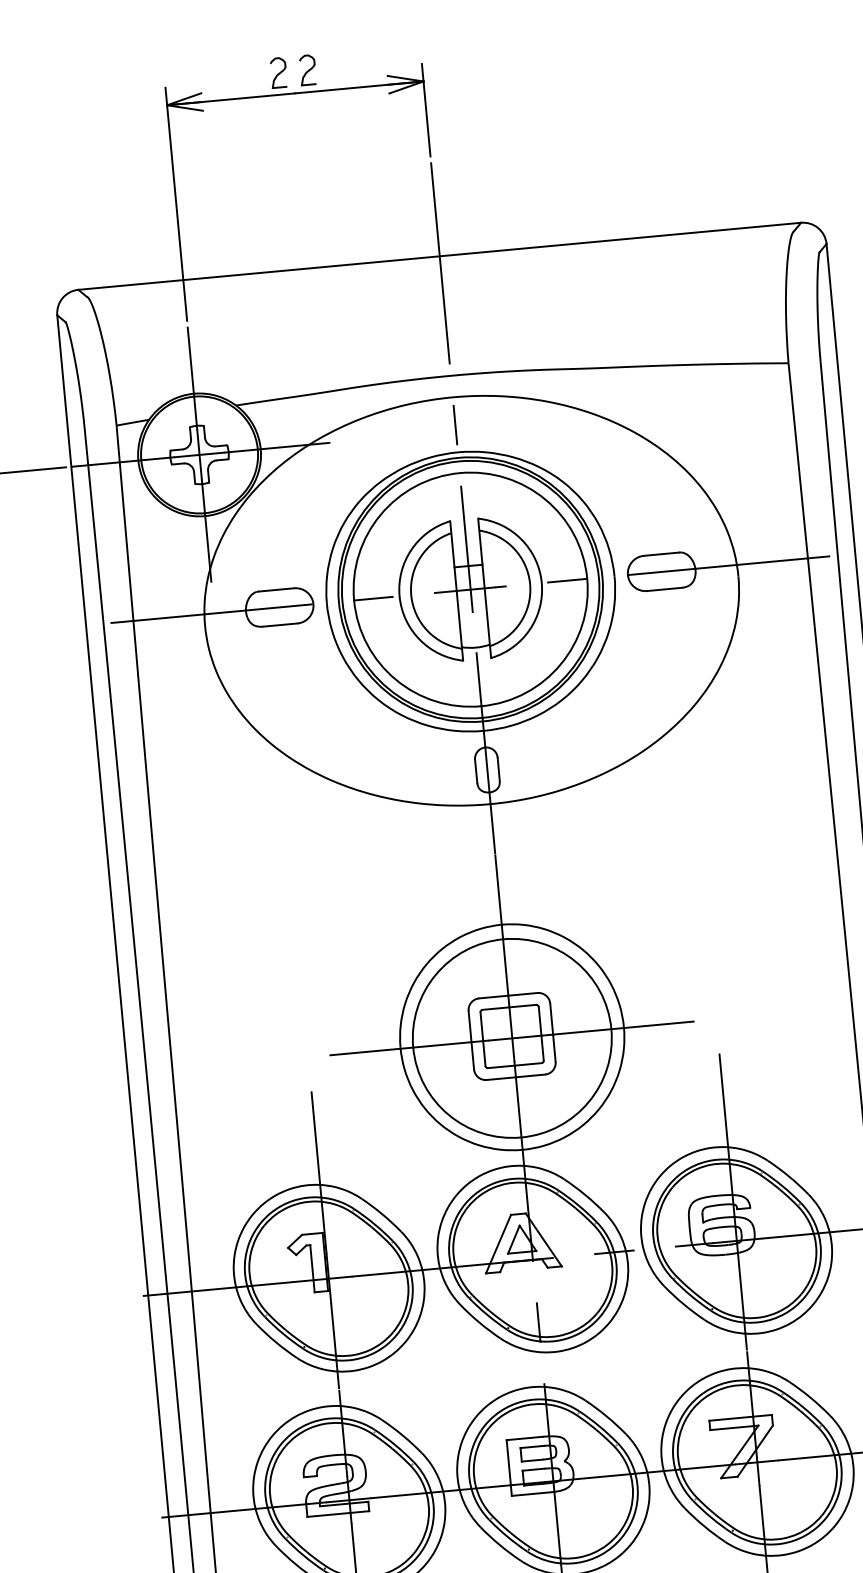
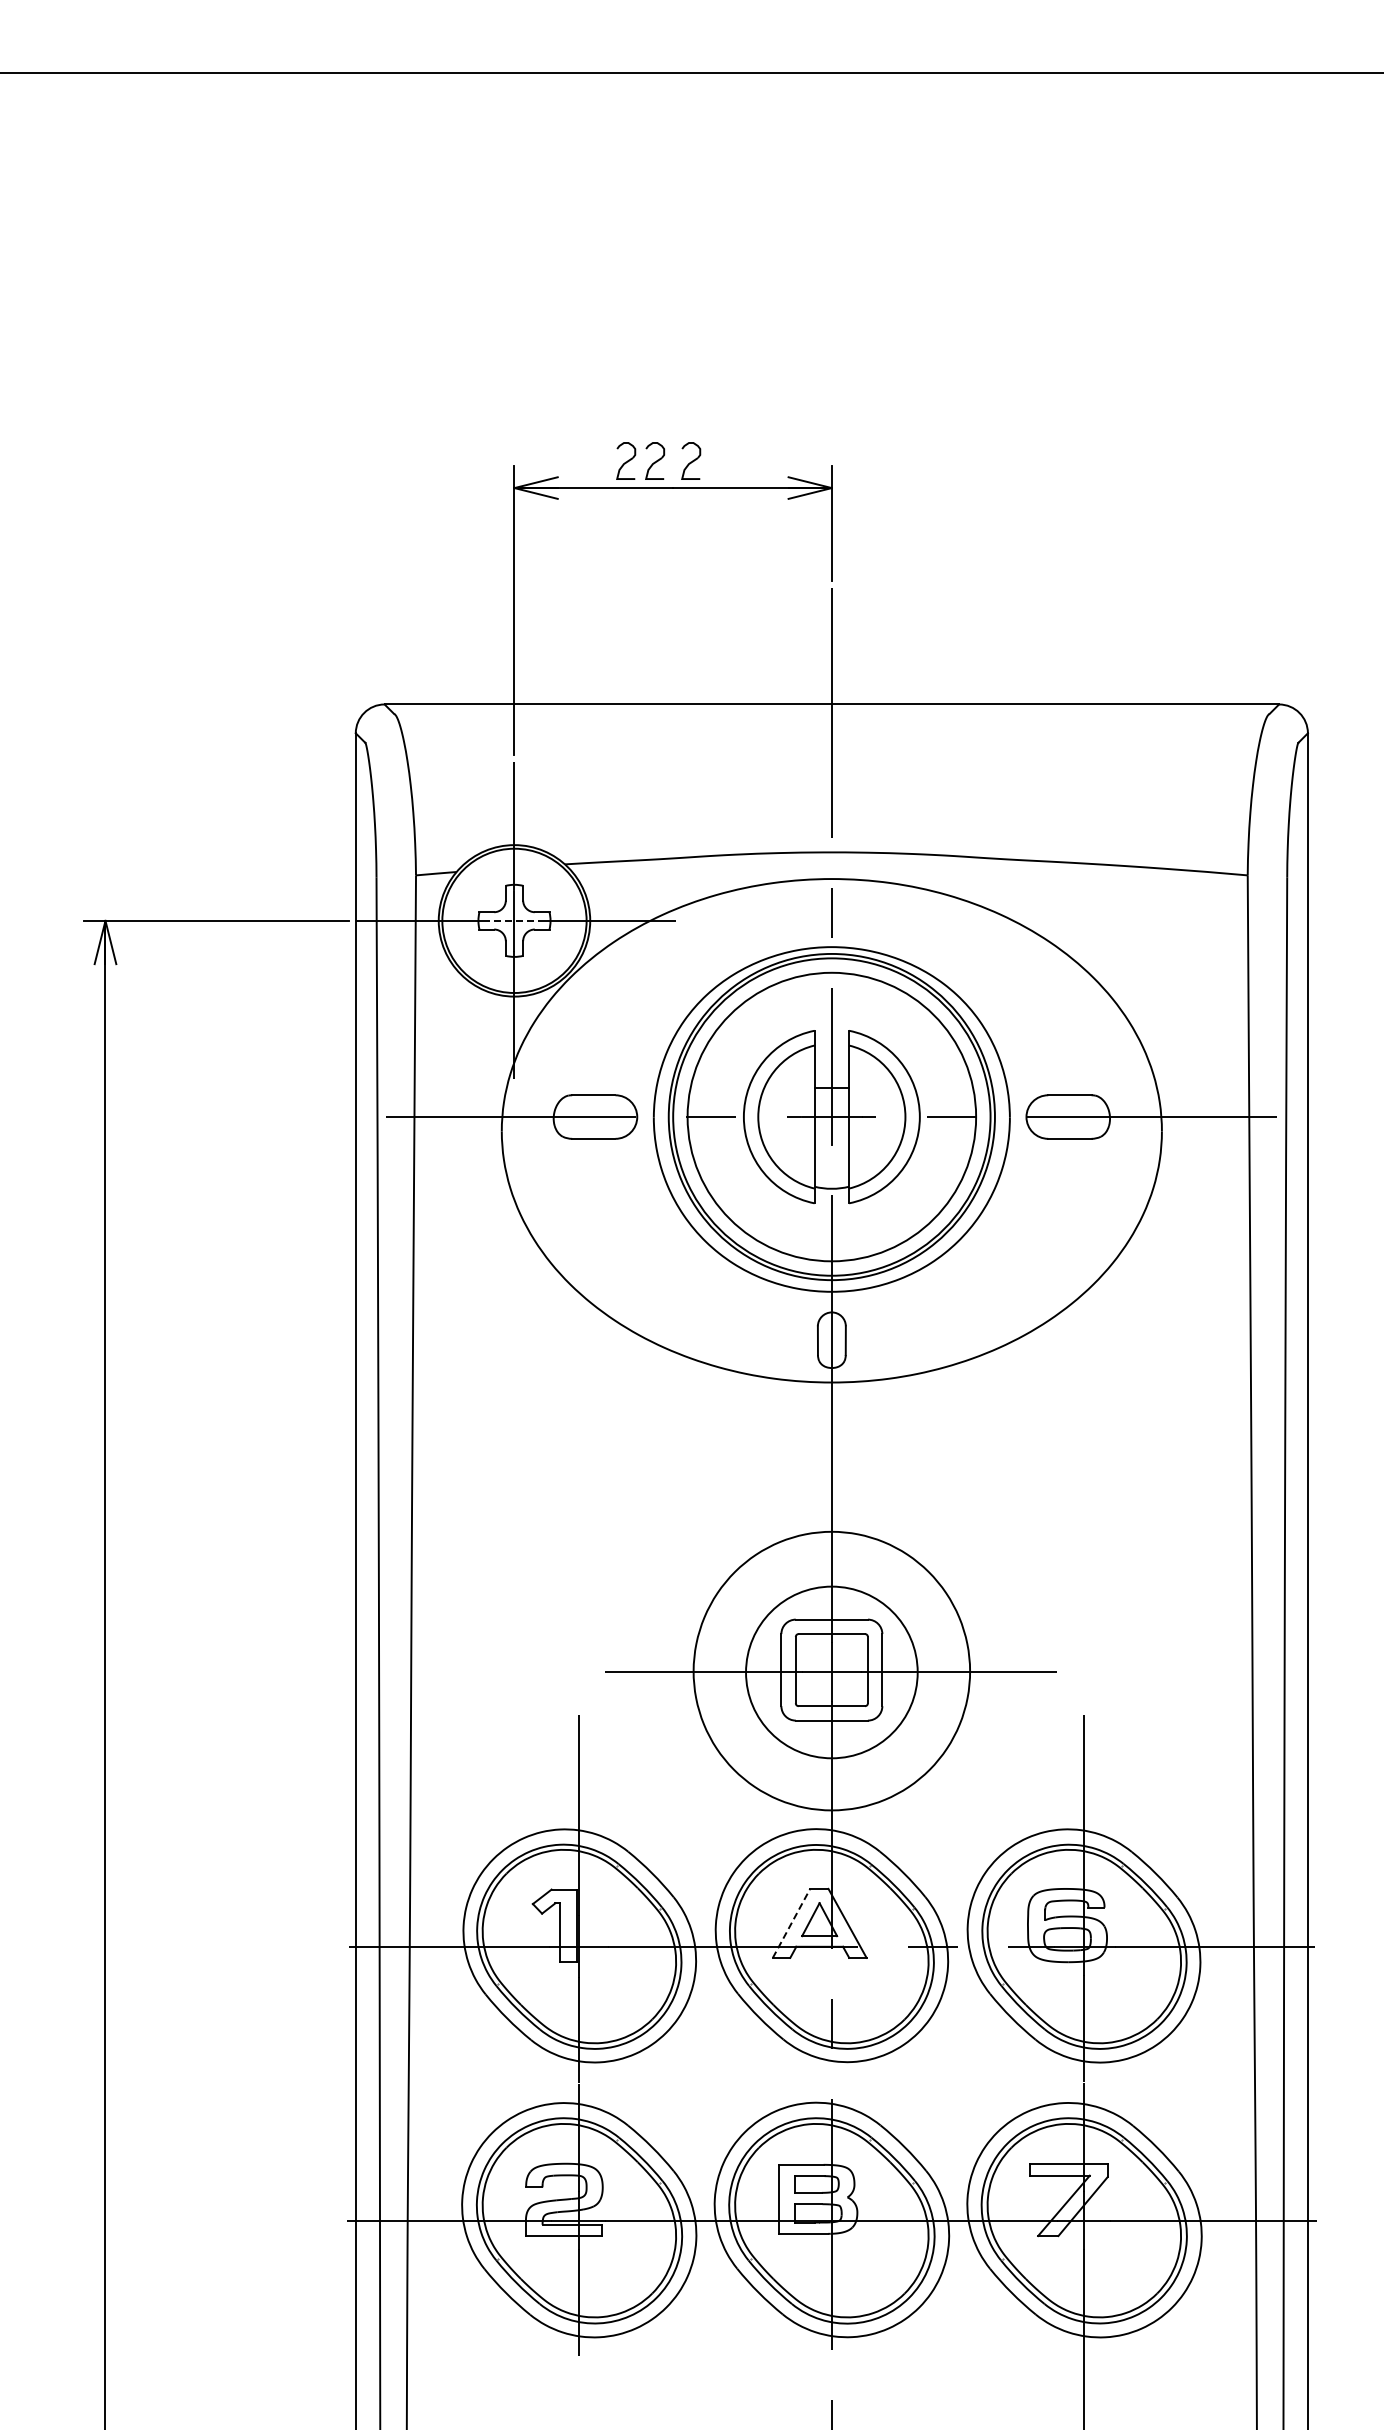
part: (255, 74) -> (626, 460), added
line: (199, 454) -> (514, 920), solid -> dashed
circle: (512, 1038) -> (831, 1672), size x0.7
line: (498, 1243) -> (791, 1922), solid -> dashed

